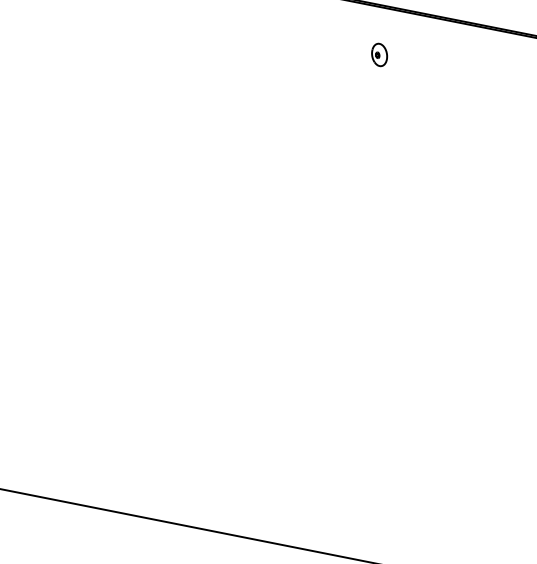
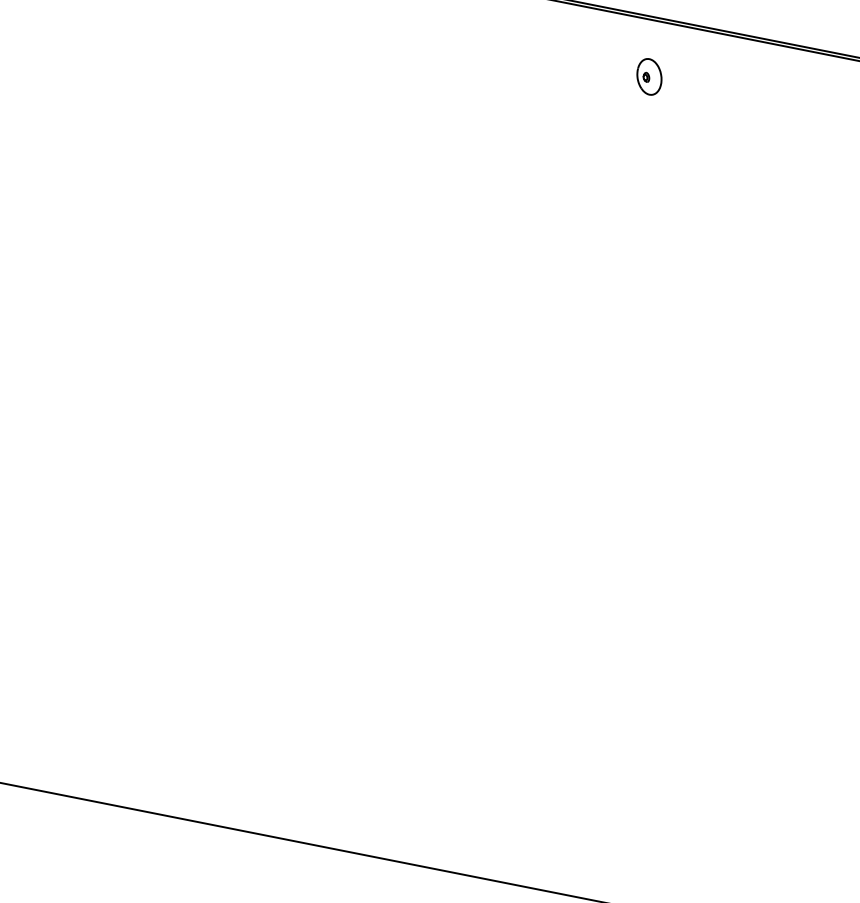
part: (379, 54) -> (649, 76), moved

